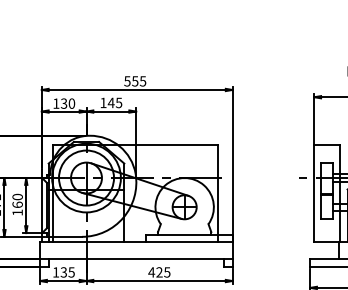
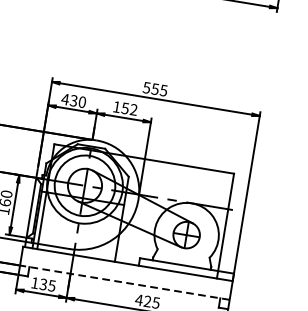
text: (114, 102) -> (128, 108), 145 -> 152
text: (55, 103) -> (64, 99), 130 -> 430
line: (135, 258) -> (123, 282), solid -> dashed

